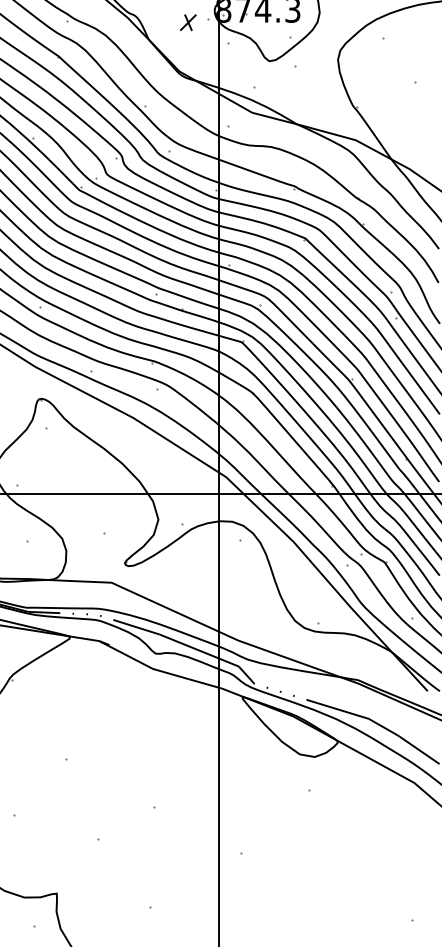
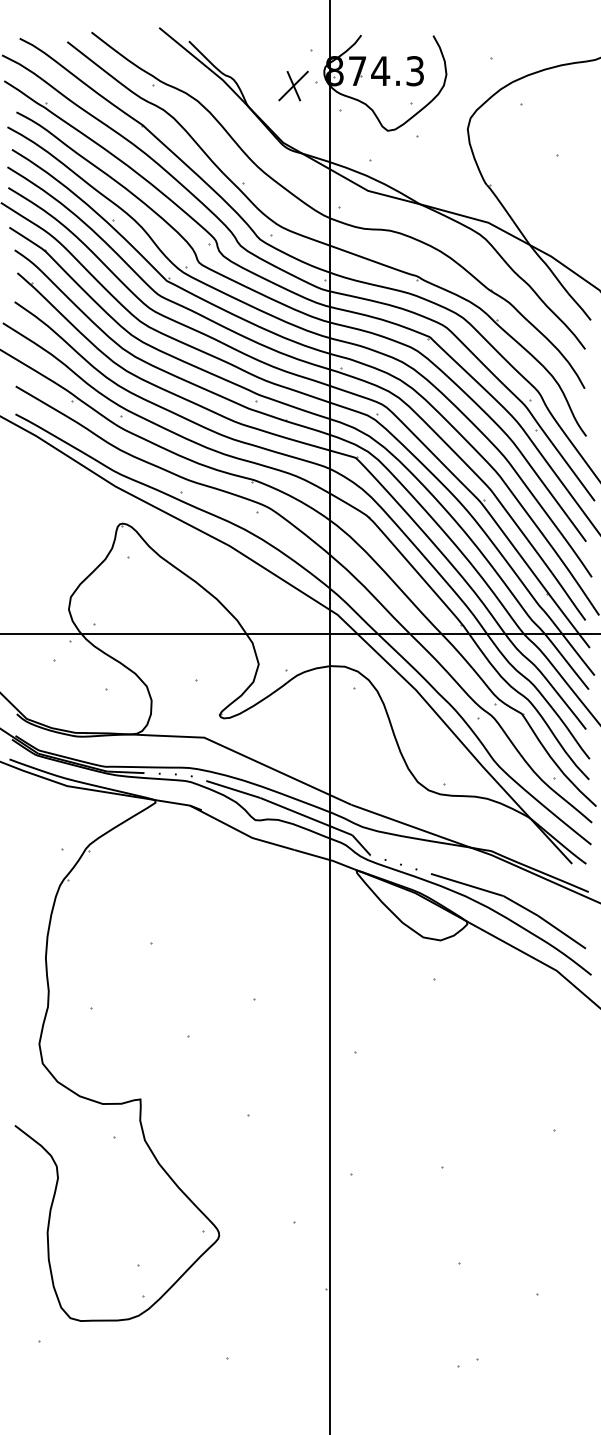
part: (188, 22) -> (293, 85), size x1.67

